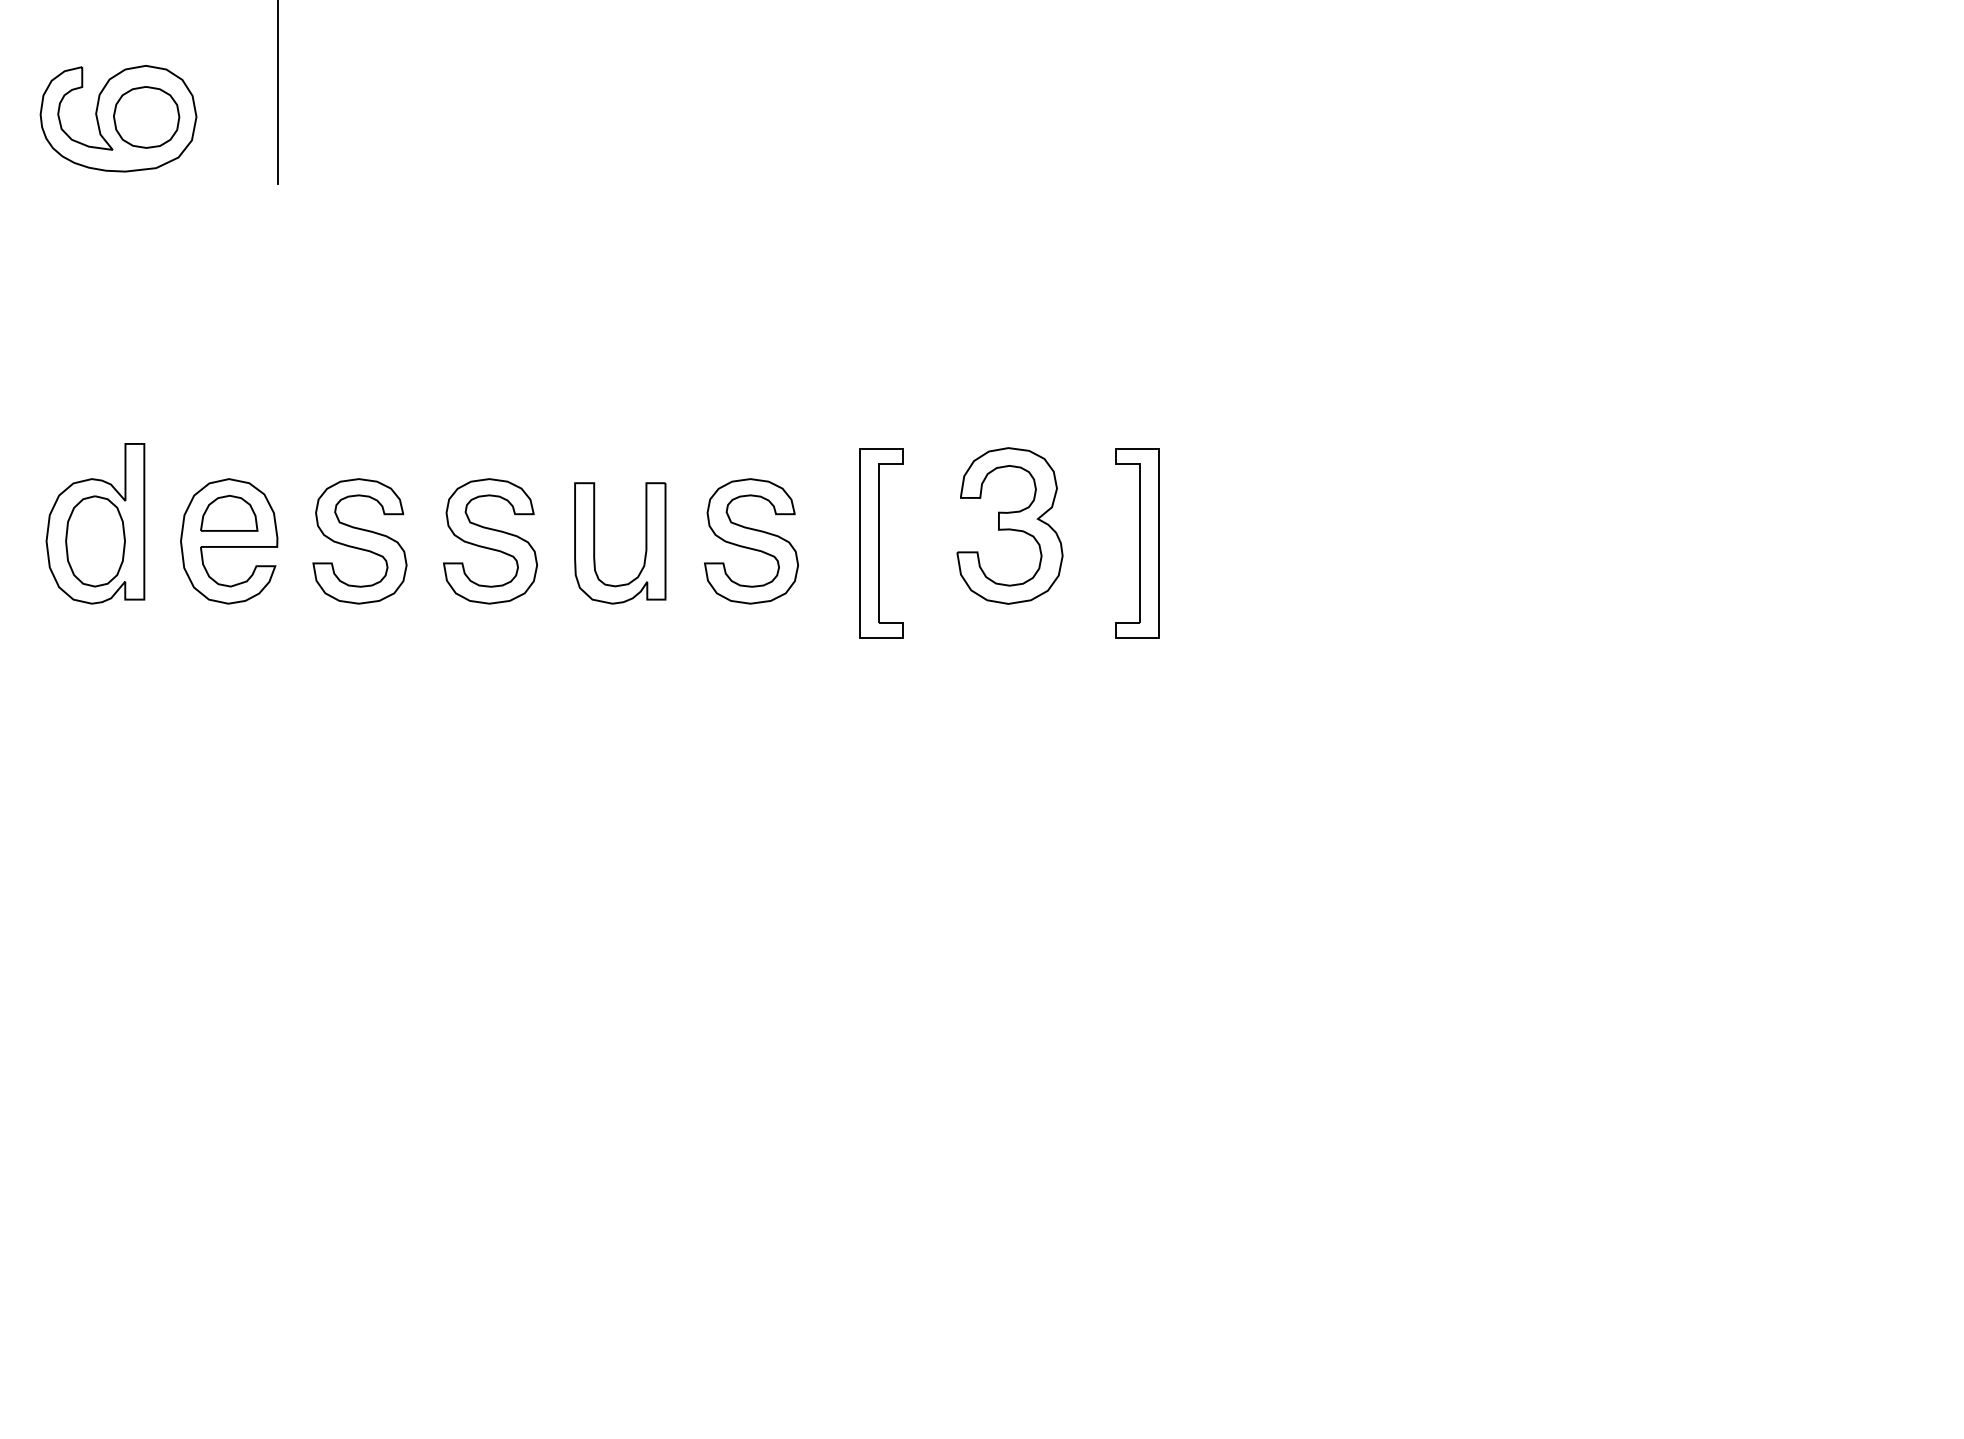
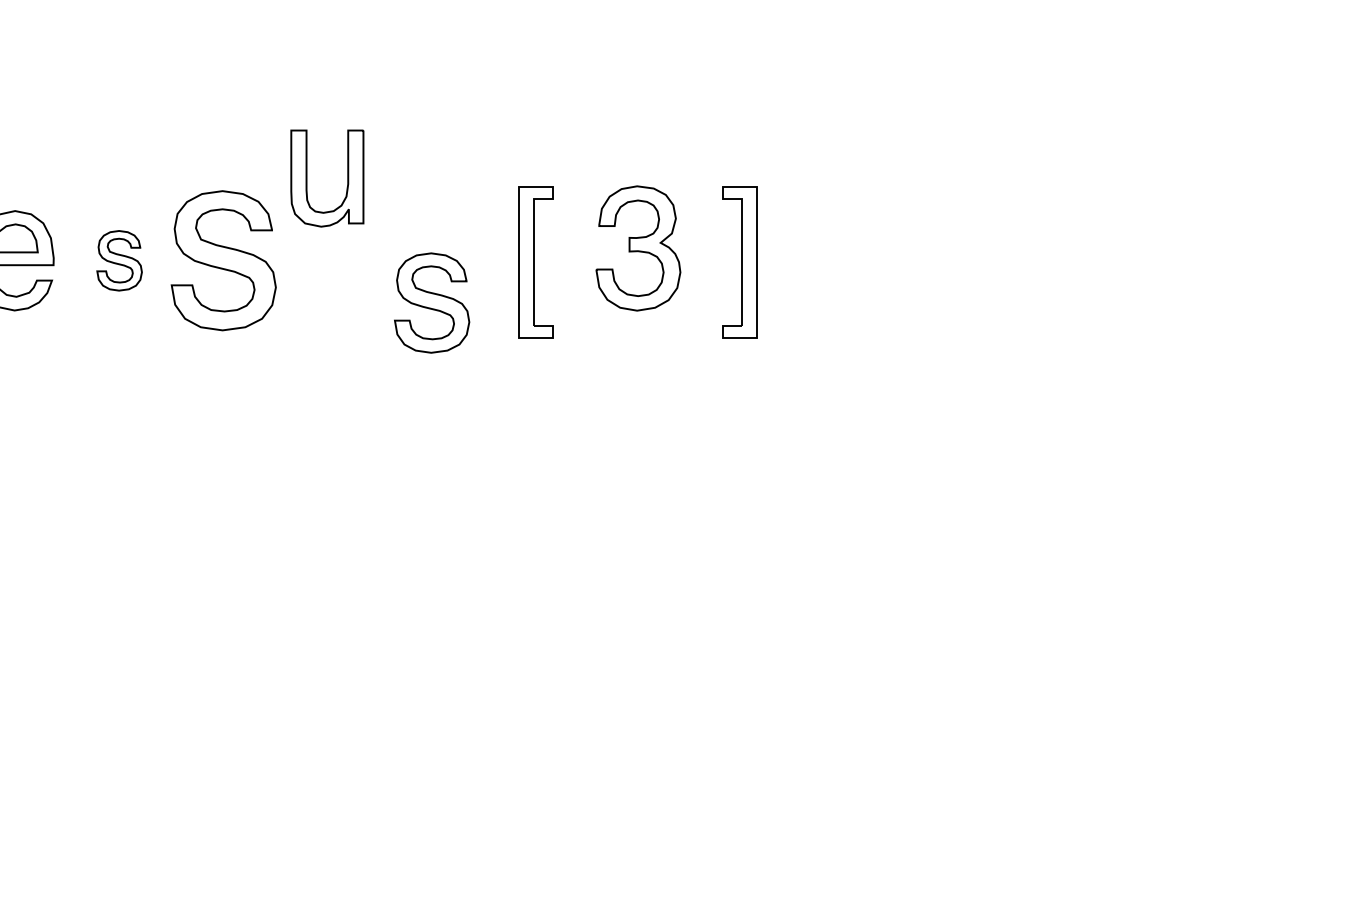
part: (359, 541) -> (119, 260), size x0.6
part: (490, 541) -> (223, 260), size x1.4
part: (751, 541) -> (432, 303), moved
part: (595, 543) -> (307, 178), moved

